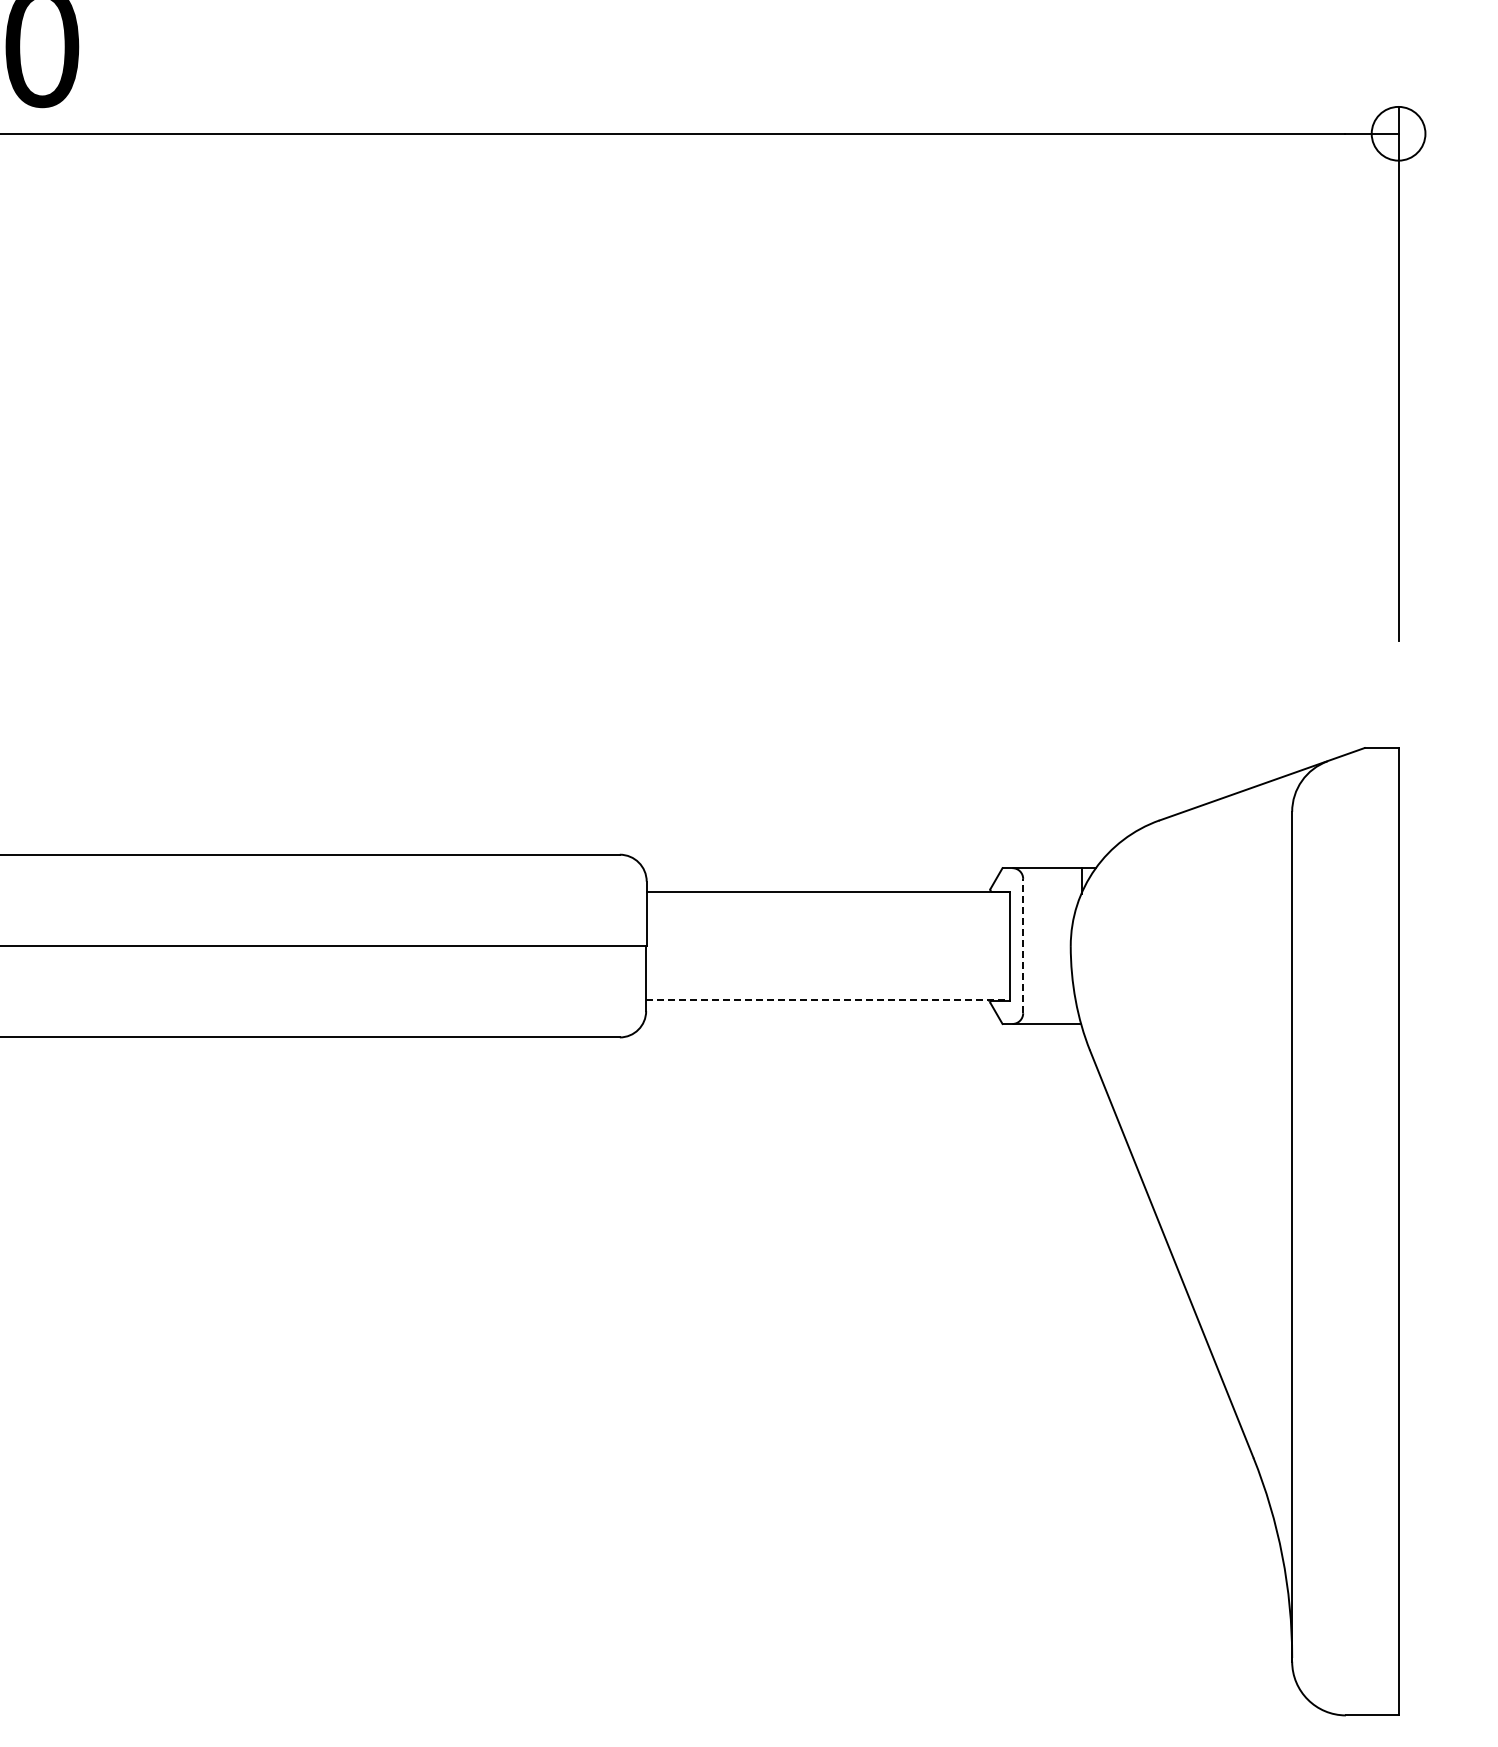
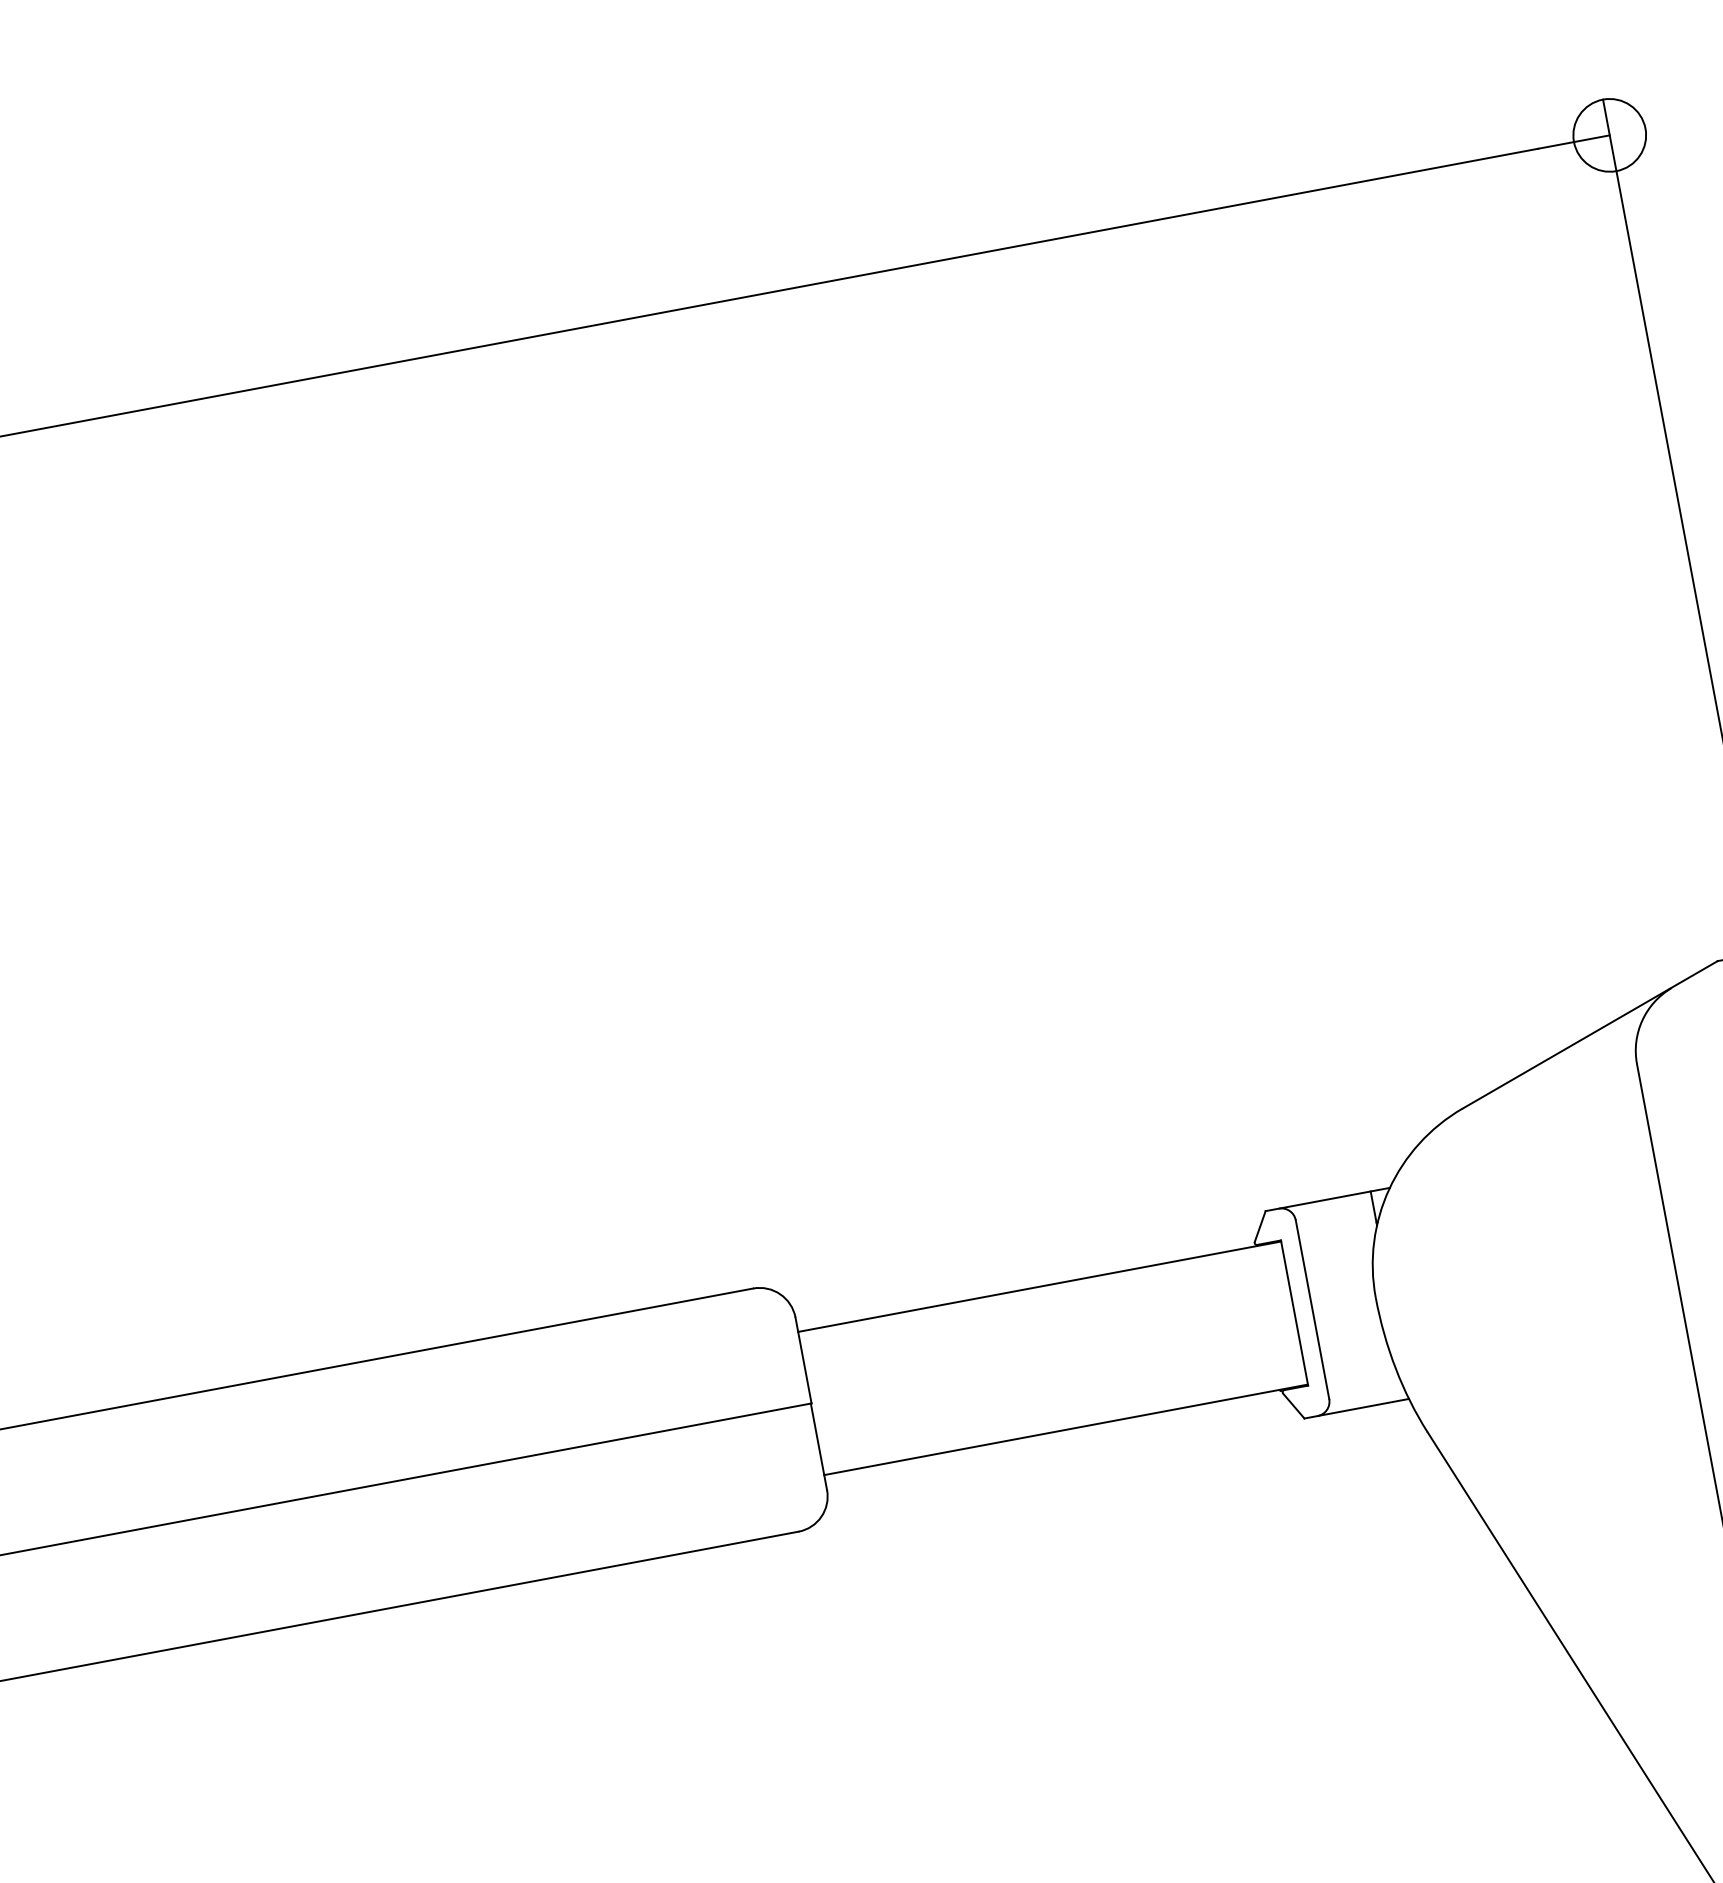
line: (1023, 945) -> (1312, 1308), dashed -> solid
line: (827, 999) -> (1065, 1429), dashed -> solid

